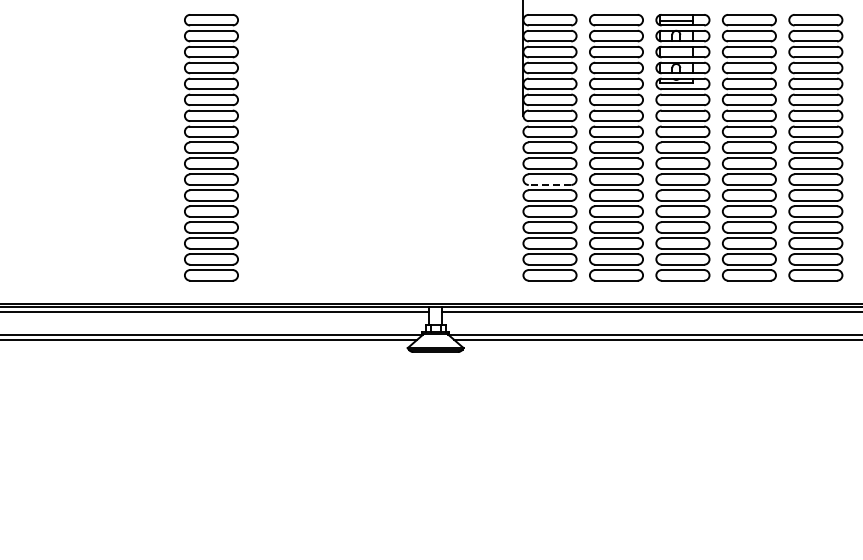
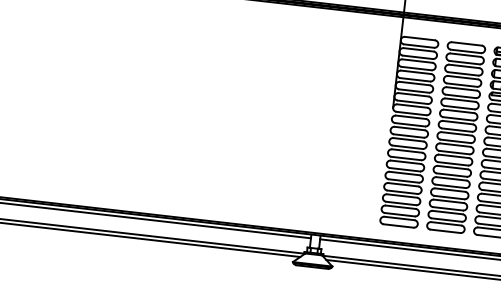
part: (211, 147) -> (170, 104), removed
line: (549, 184) -> (406, 158), dashed -> solid

